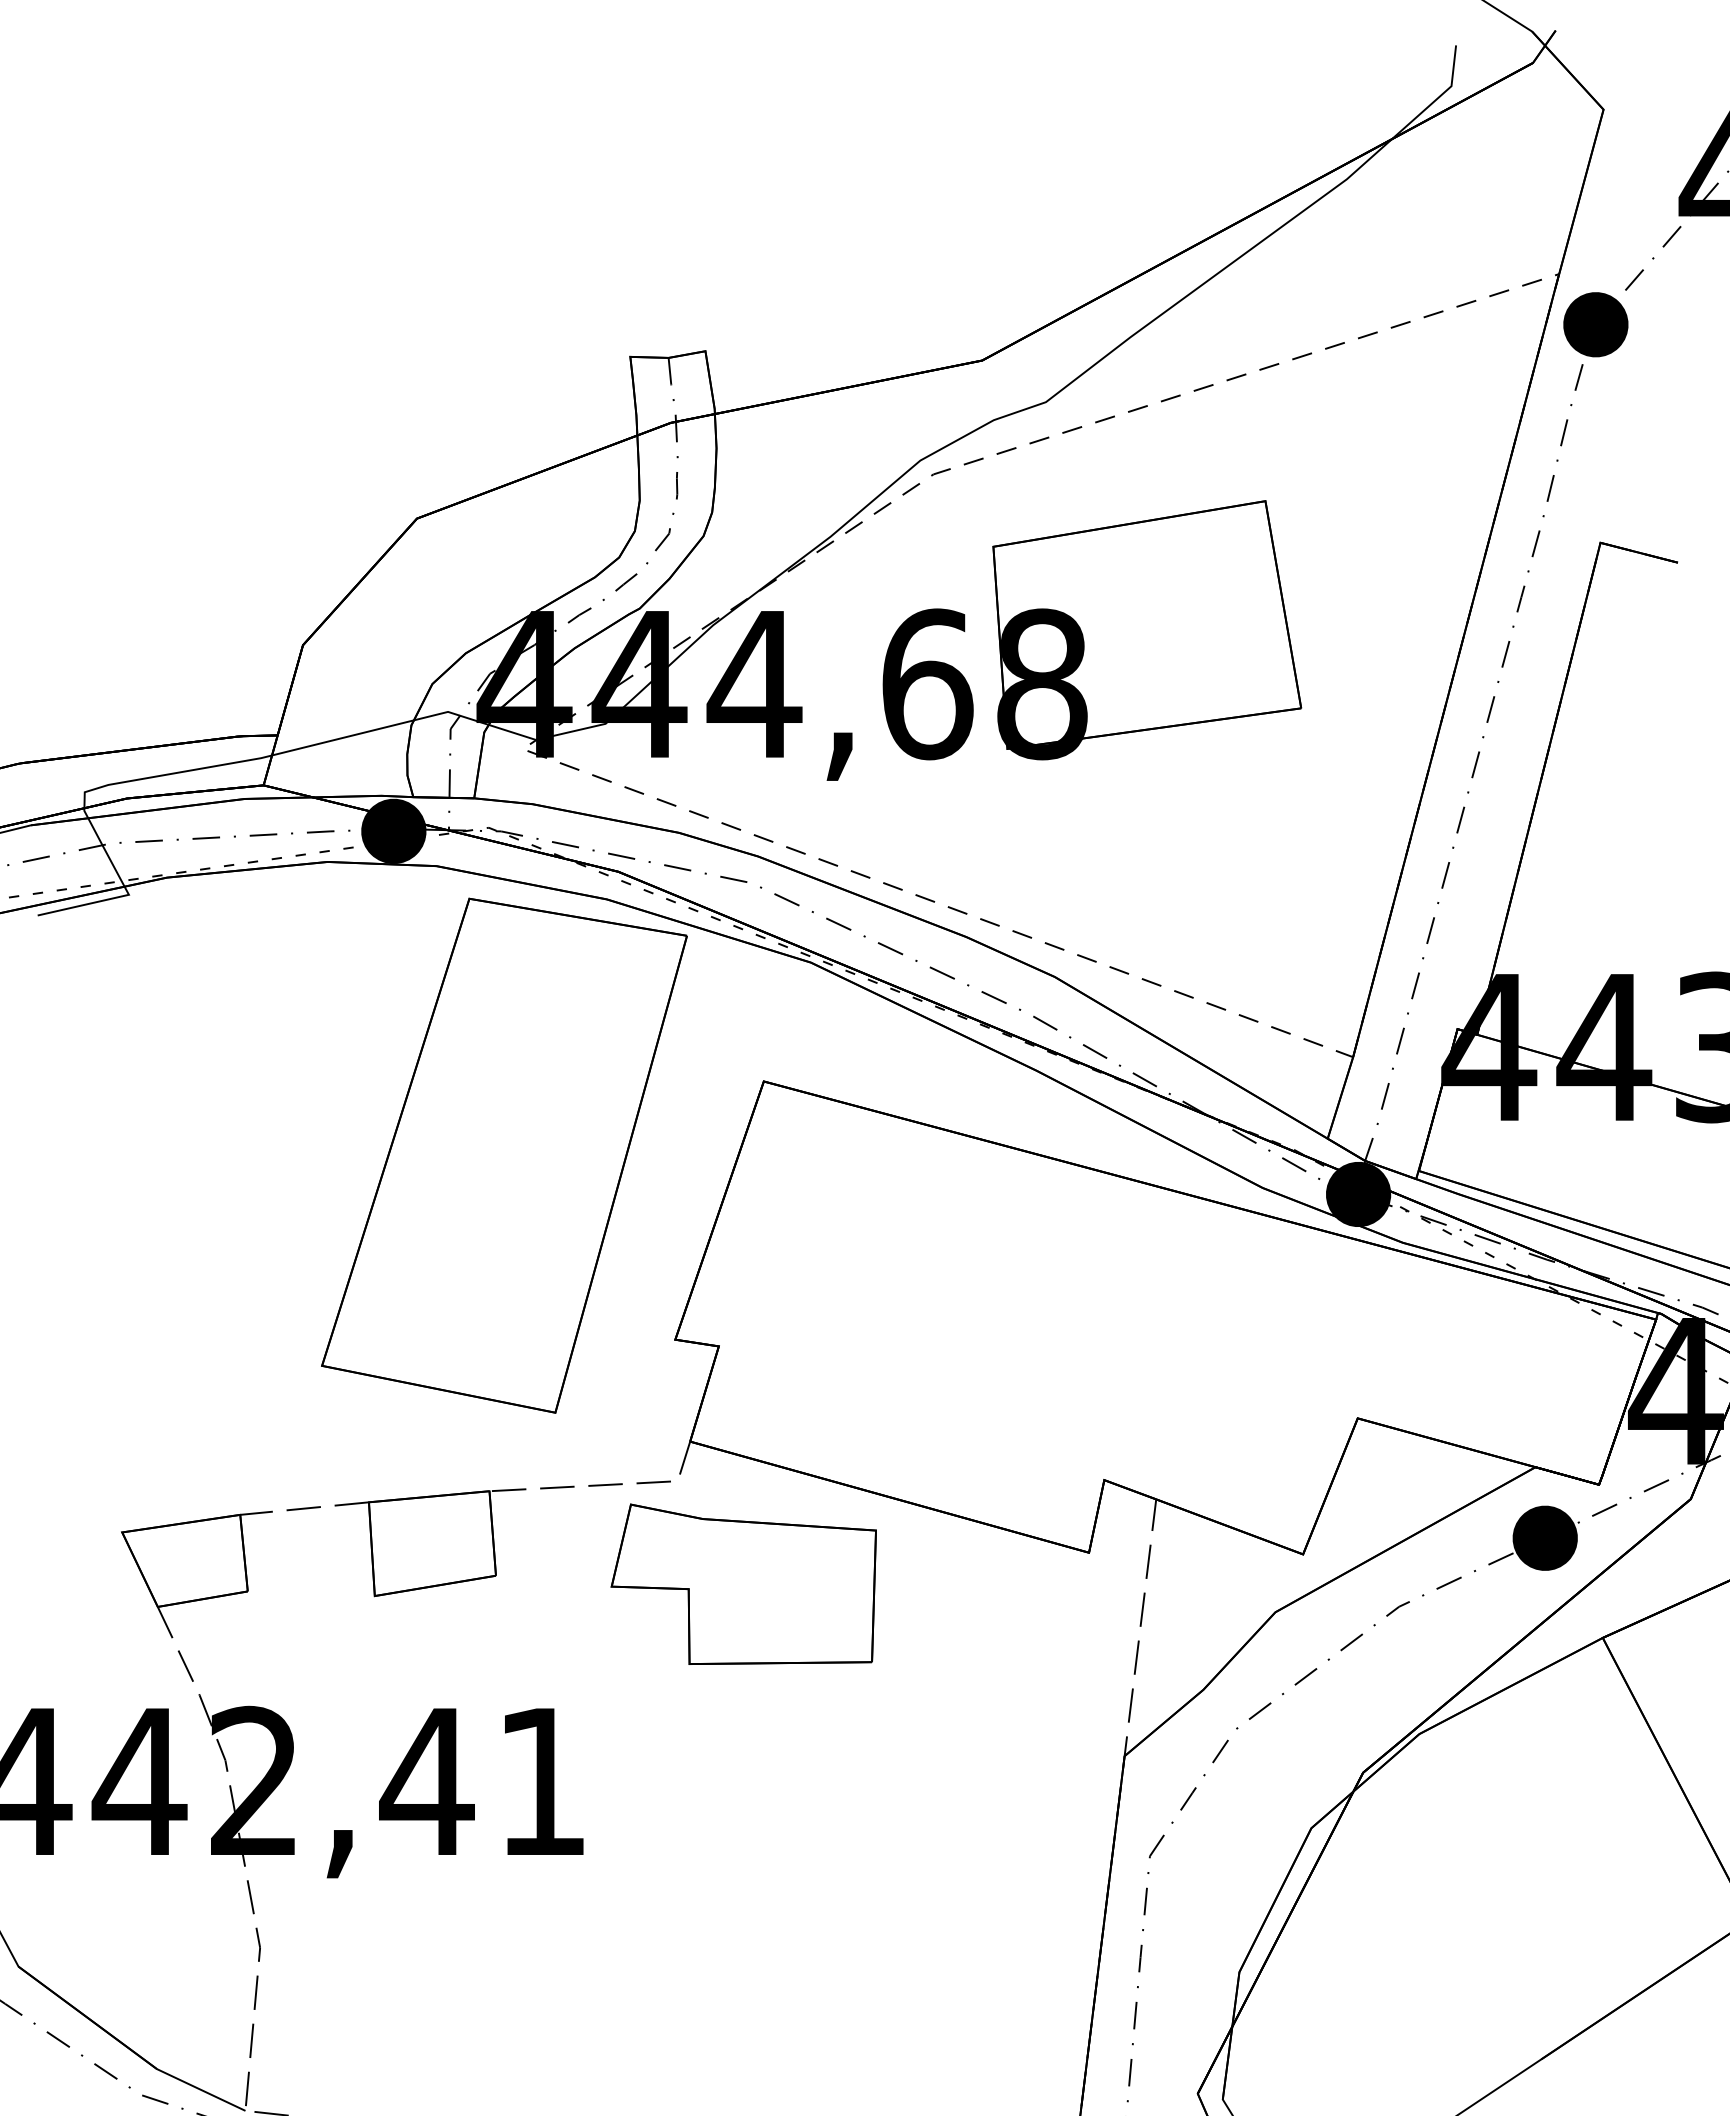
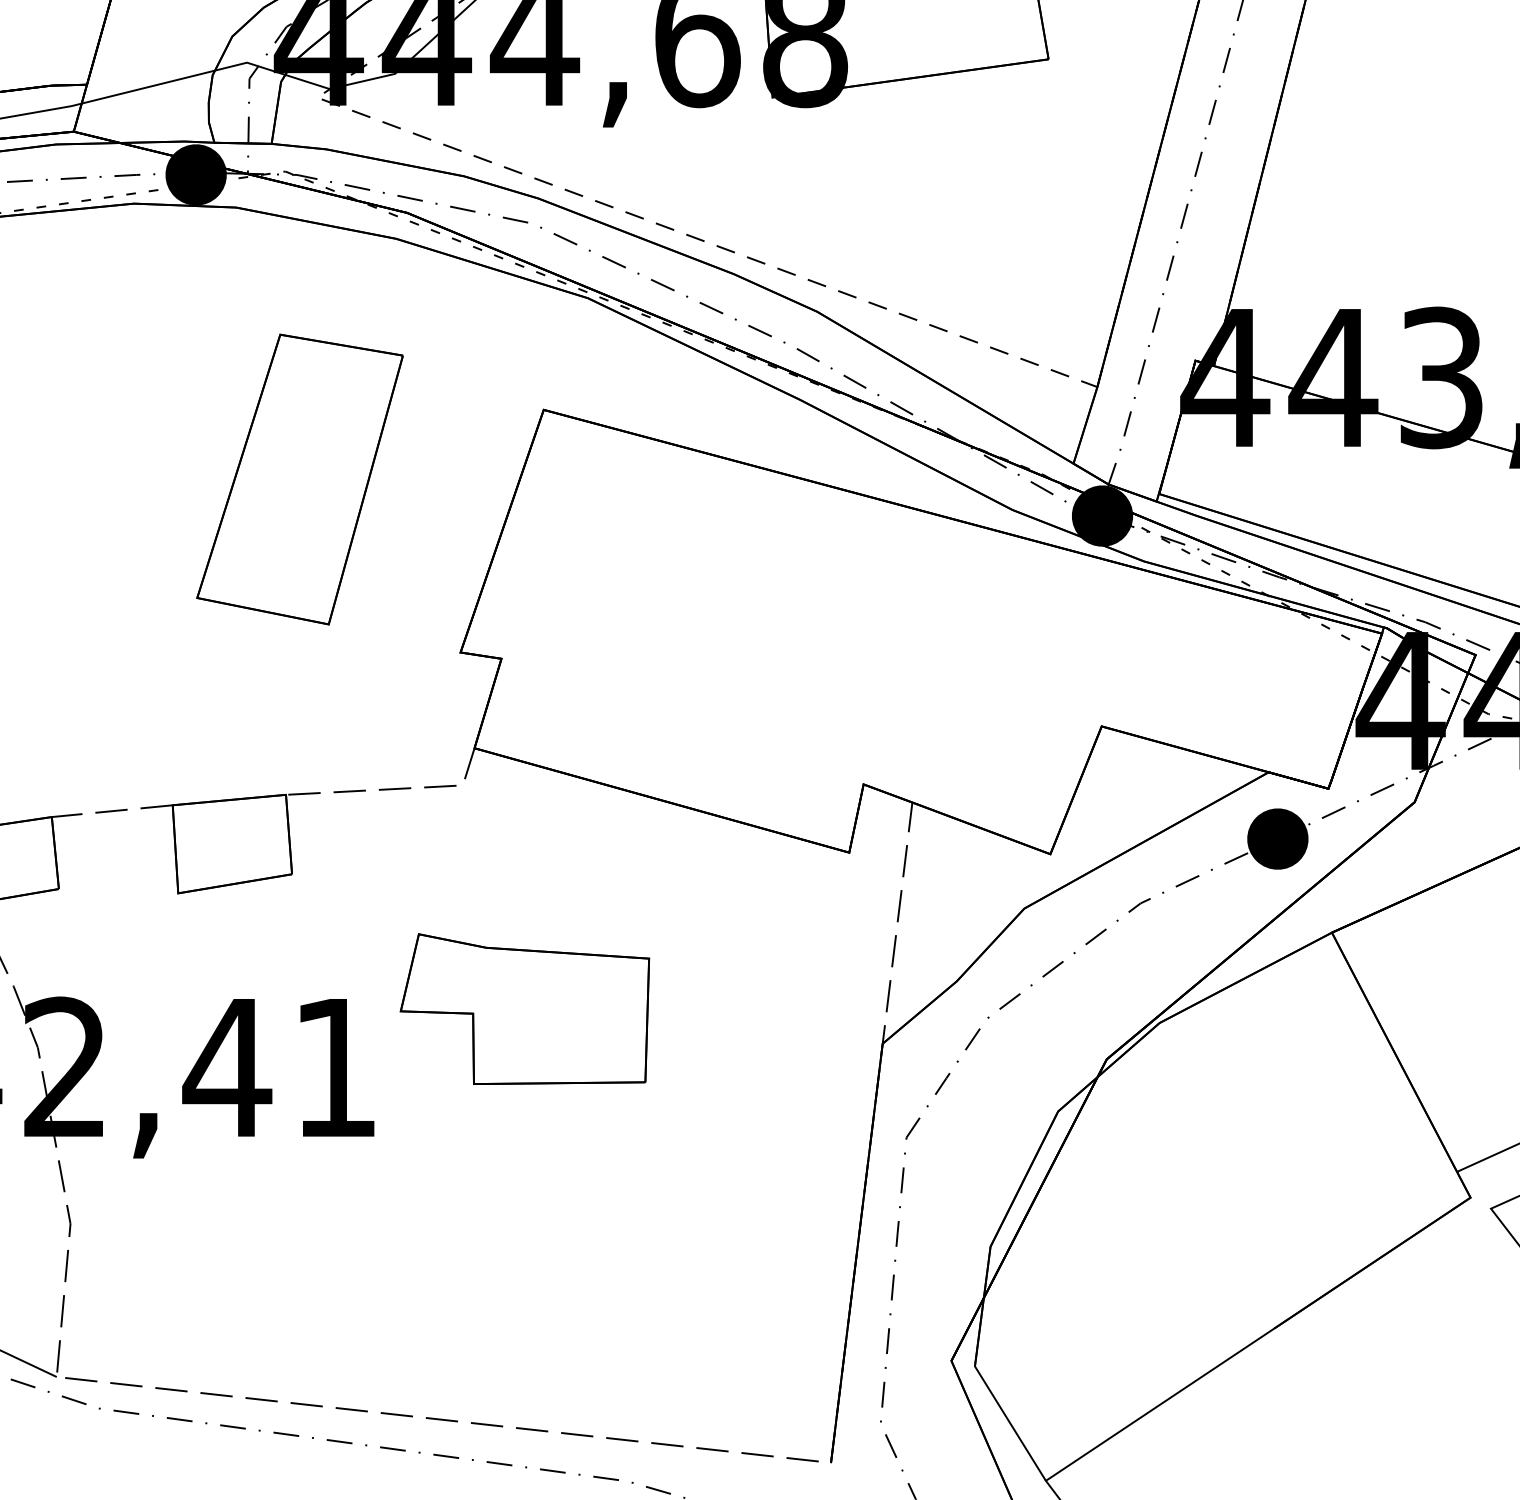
part: (504, 1155) -> (300, 479), size x0.6
part: (743, 1583) -> (524, 1008), moved

